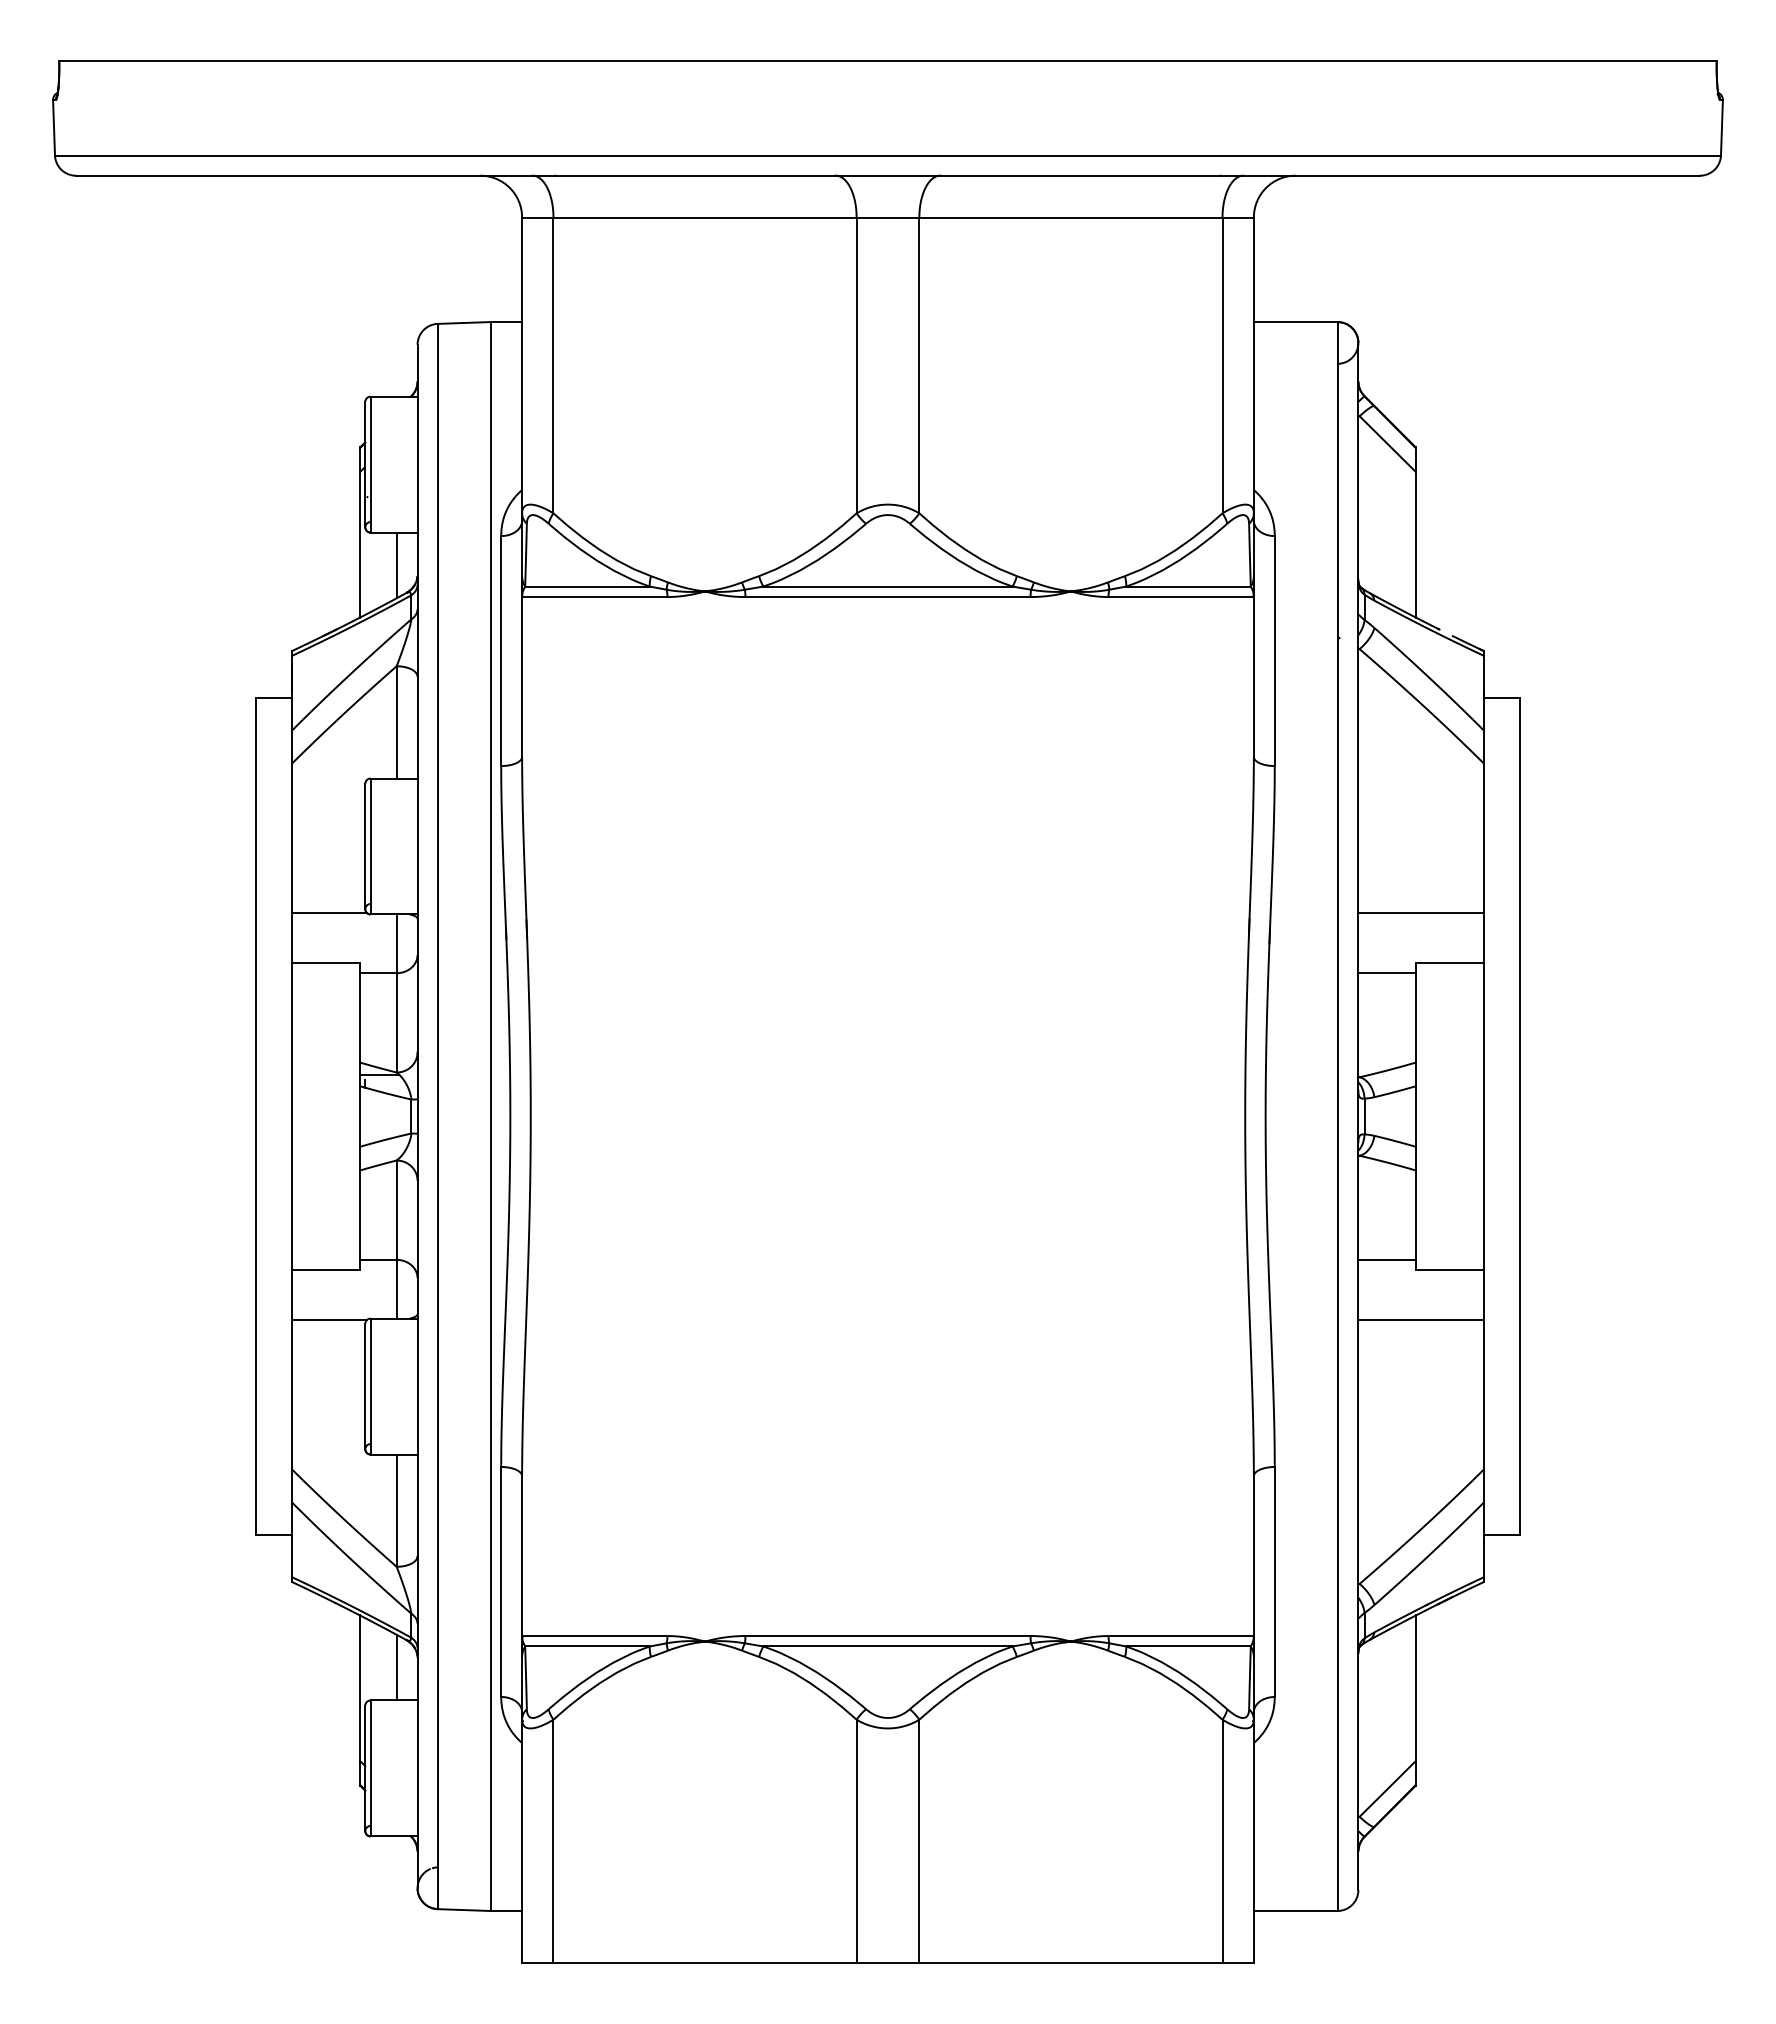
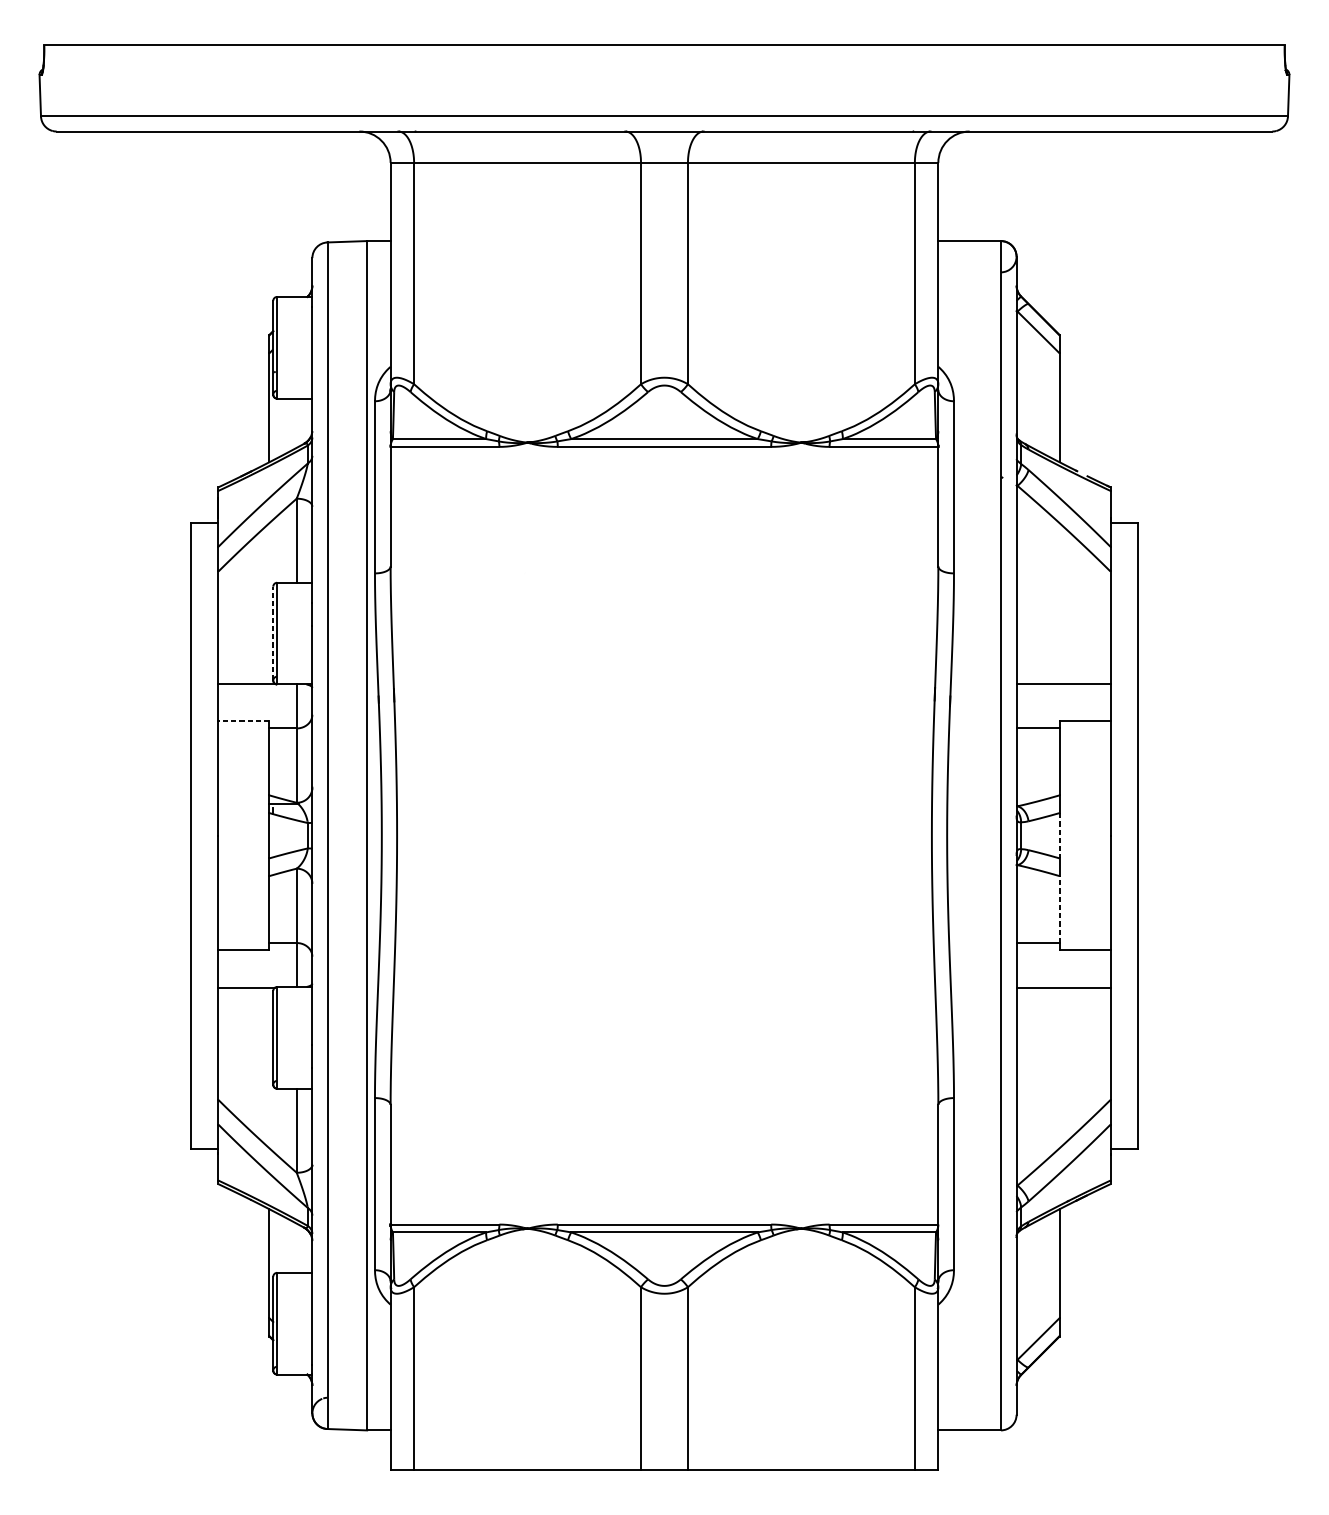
line: (396, 565) -> (296, 423), removed
line: (365, 846) -> (273, 633), solid -> dashed
line: (326, 963) -> (244, 721), solid -> dashed
line: (1415, 1117) -> (1059, 836), solid -> dashed
line: (1415, 1215) -> (1059, 909), solid -> dashed
line: (396, 1667) -> (296, 1248), removed

